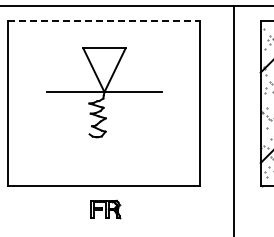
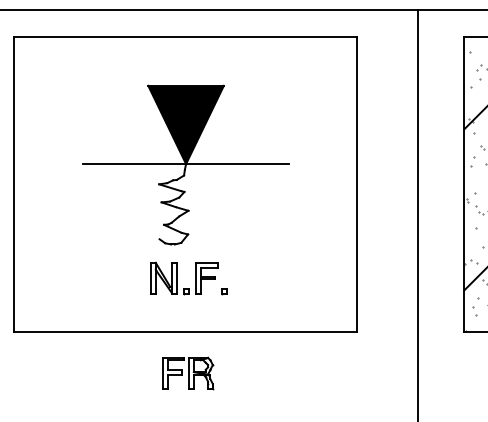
line: (104, 20) -> (186, 36), dashed -> solid
fill: (104, 70) -> (186, 125), added
part: (106, 156) -> (189, 278), added

